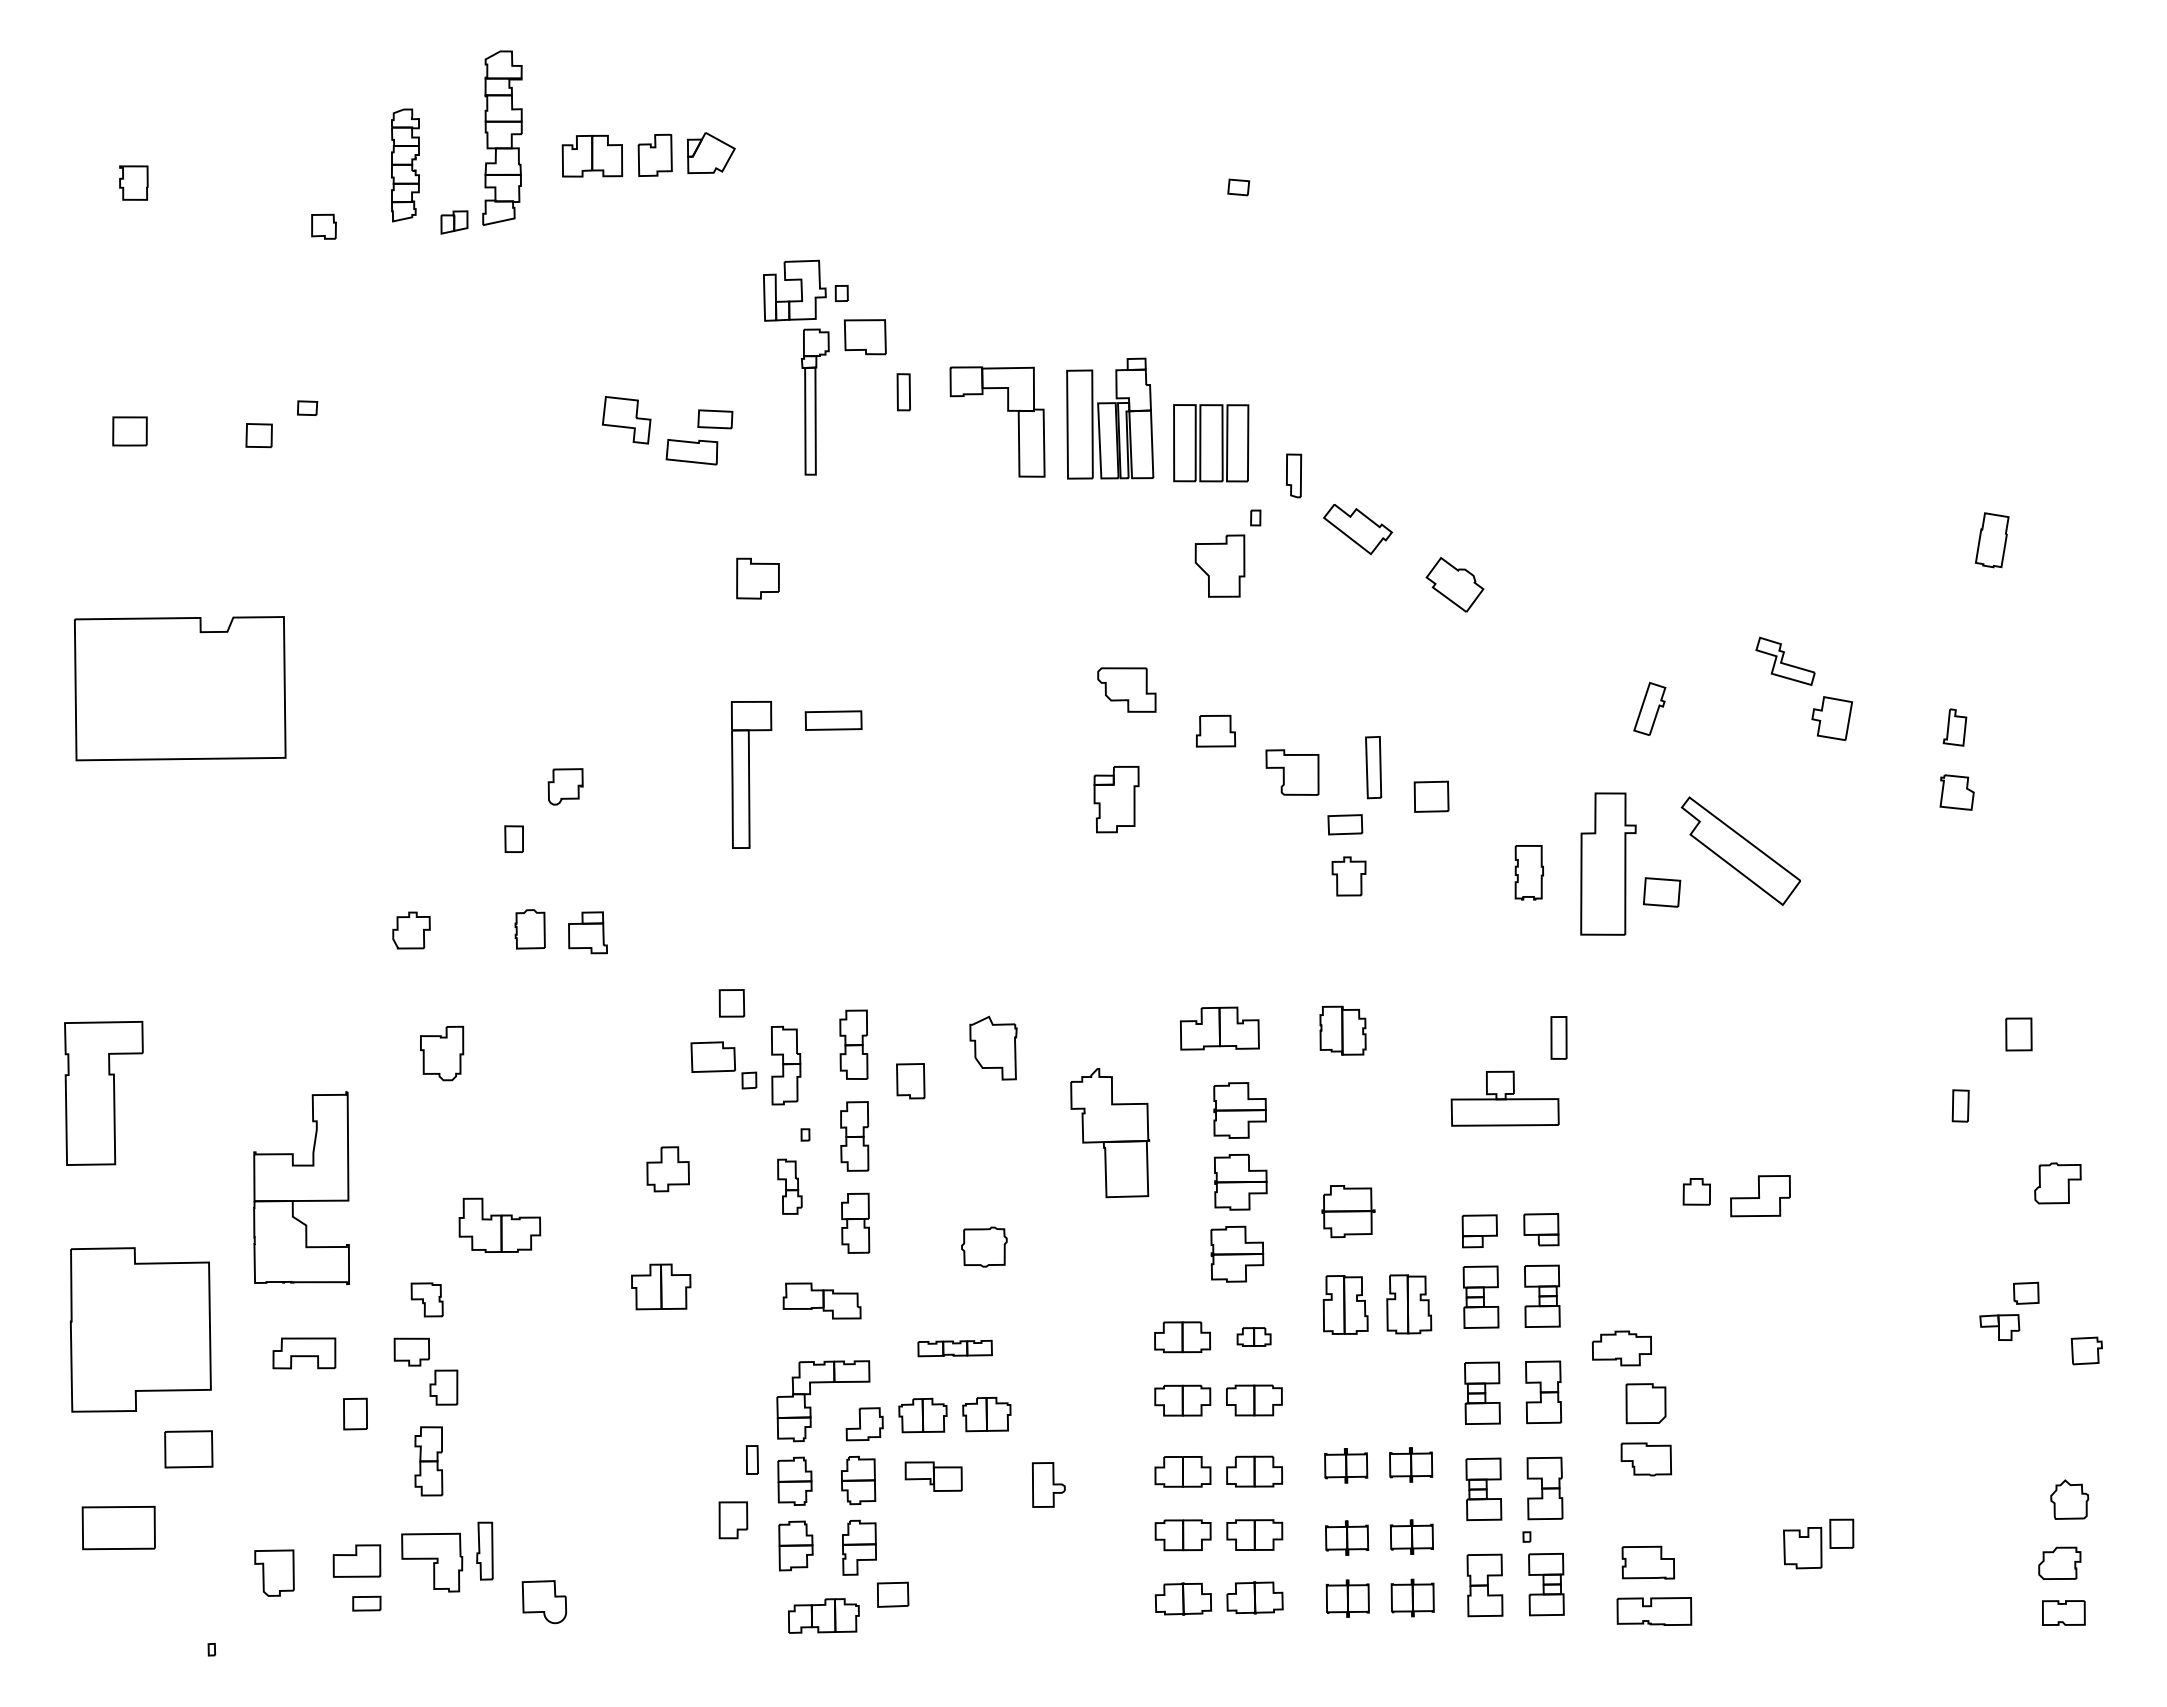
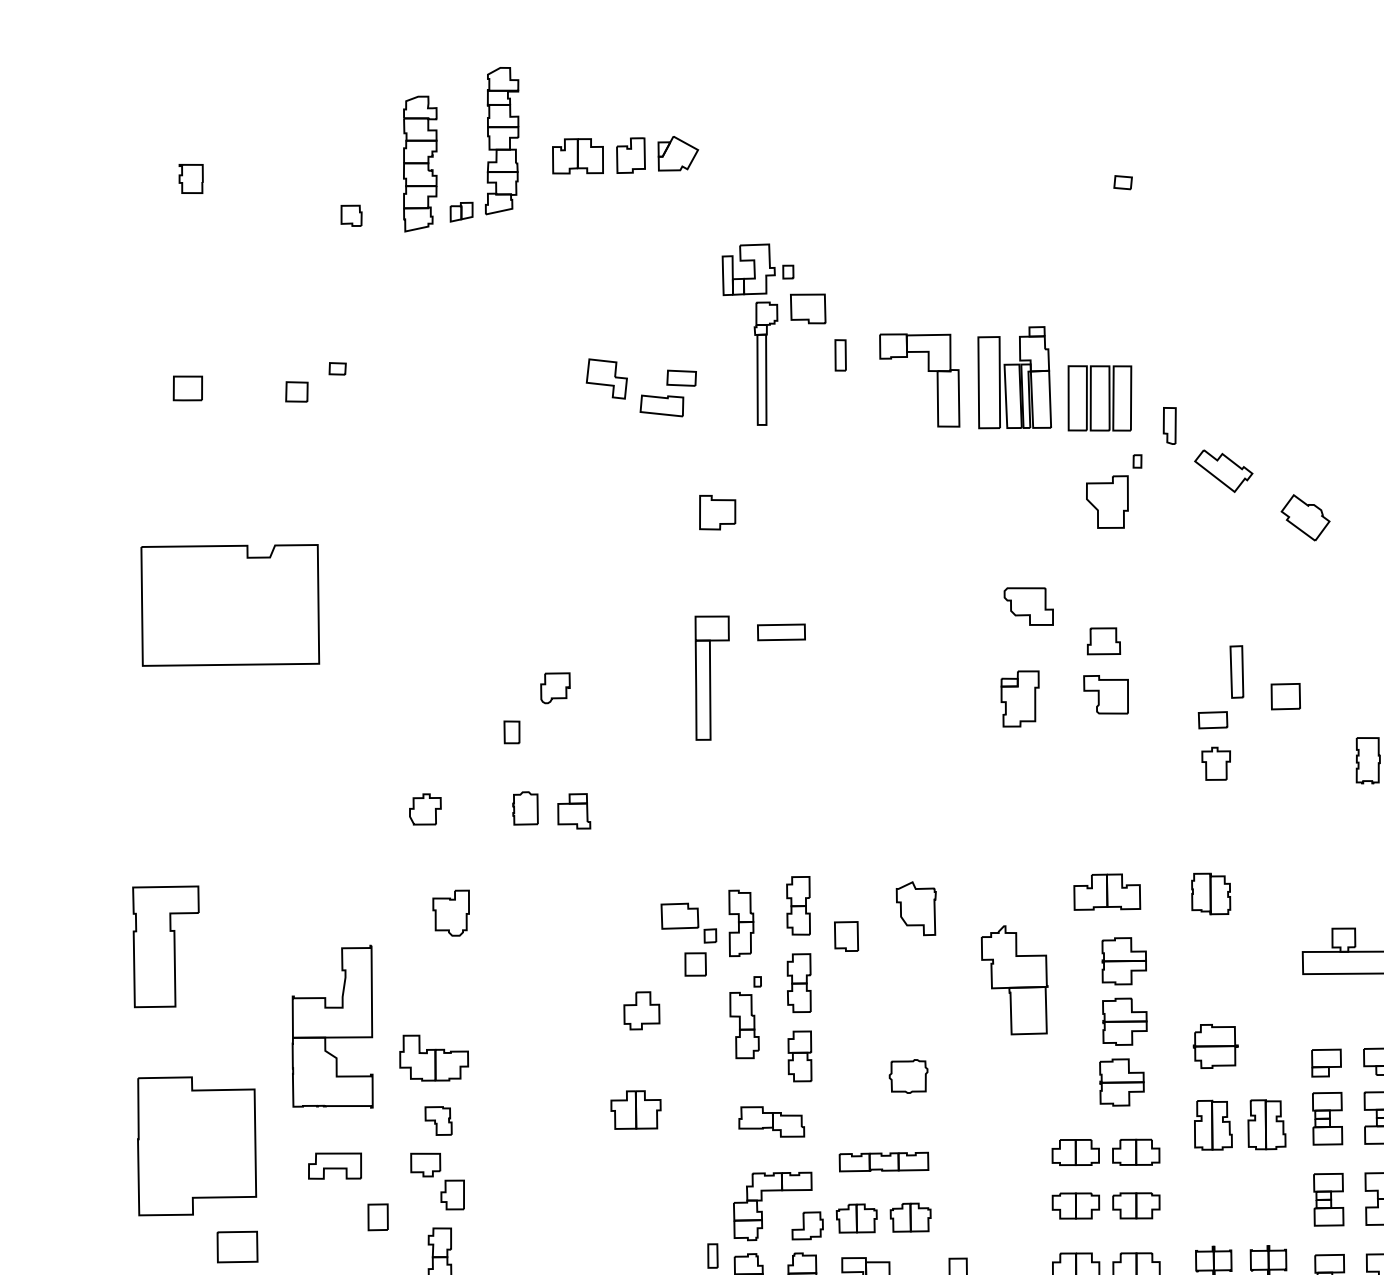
part: (405, 165) -> (420, 164), size x1.43
part: (1292, 772) -> (1106, 694), moved
part: (731, 1003) -> (695, 964), moved
part: (789, 1186) -> (744, 1025), size x1.43
part: (499, 1224) -> (433, 1057), moved
part: (1253, 1336) -> (1135, 1151), size x1.67
part: (954, 1348) -> (883, 1161), size x1.43

